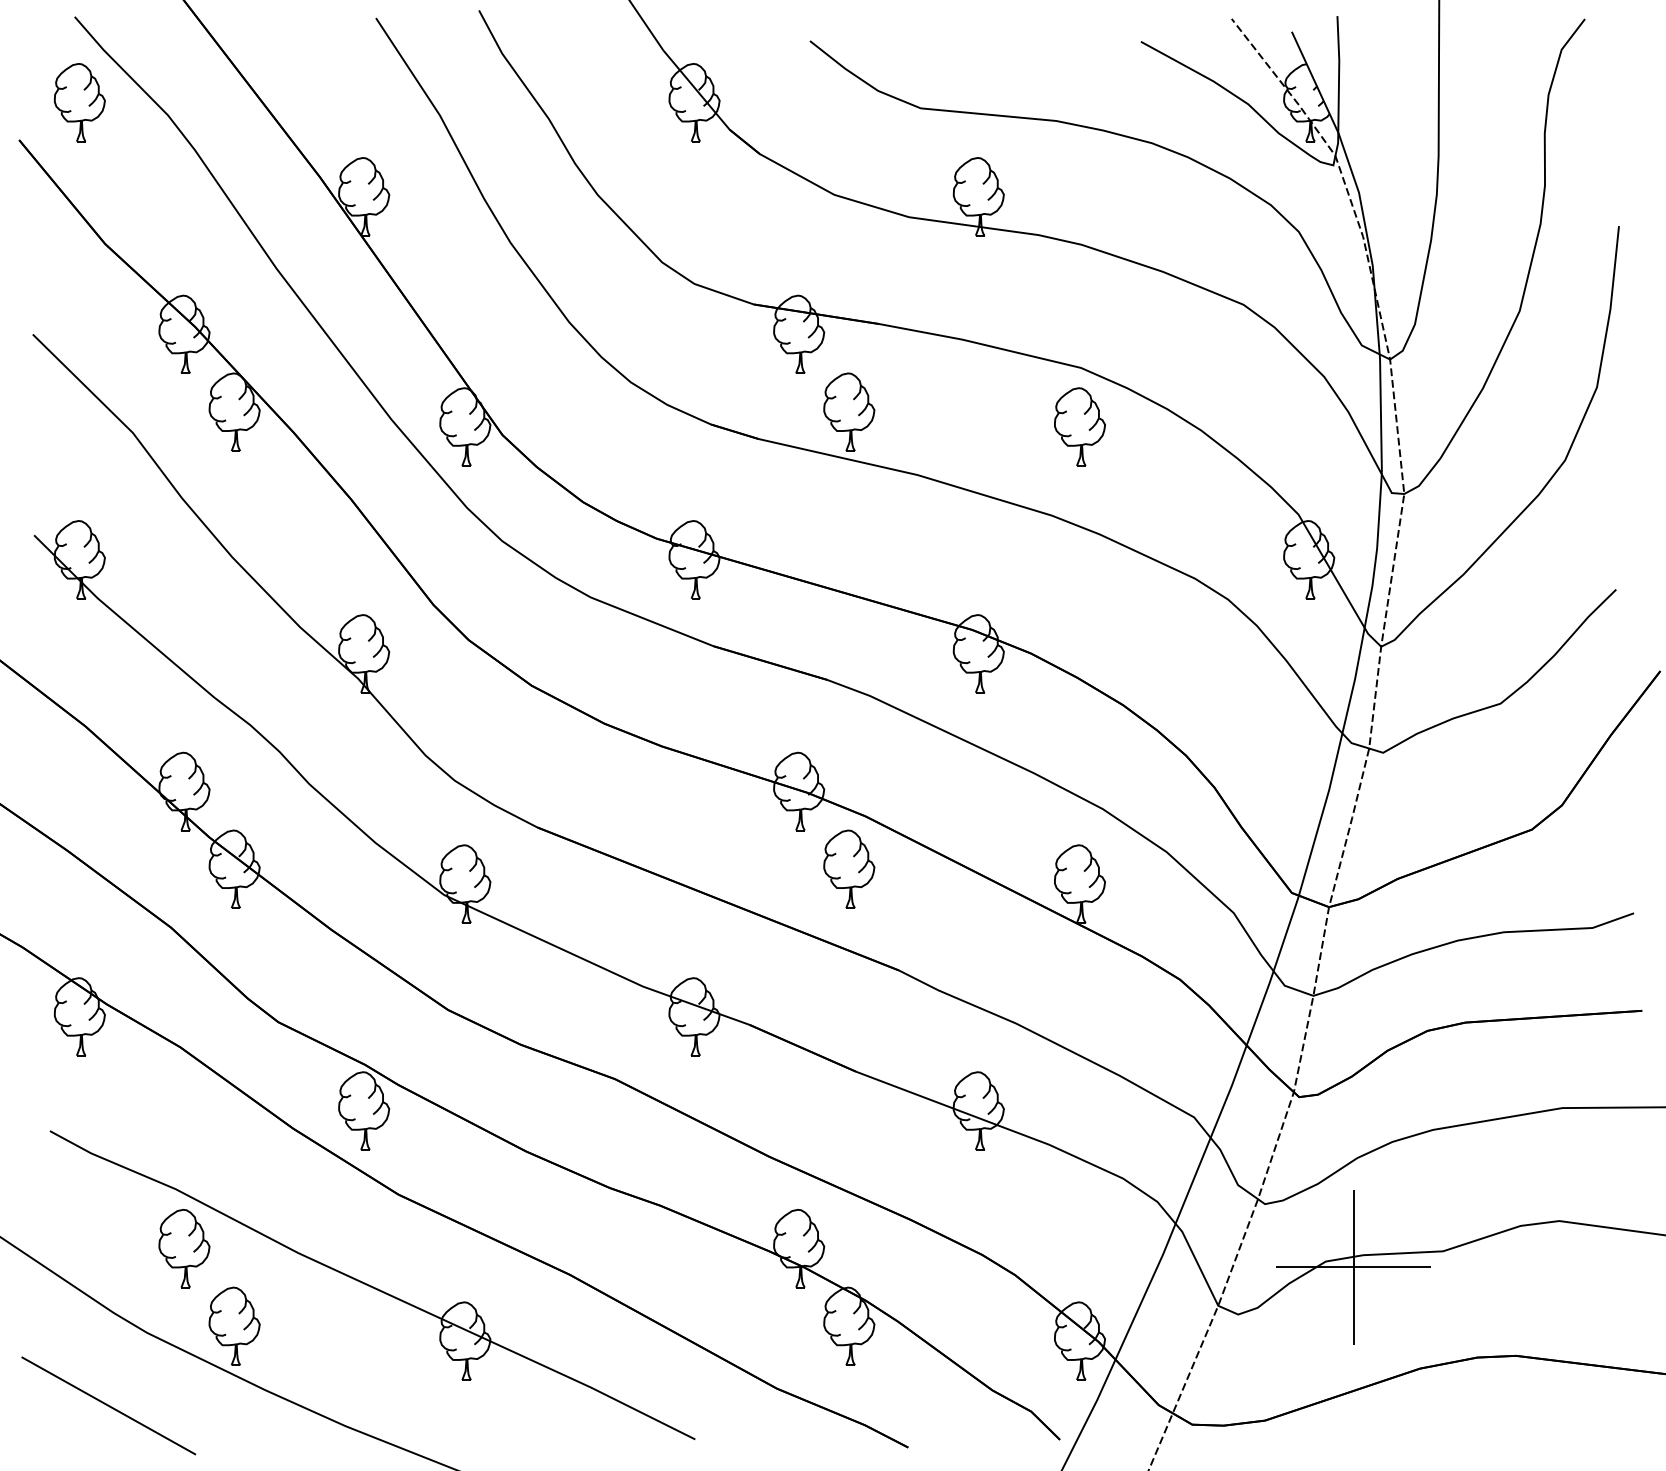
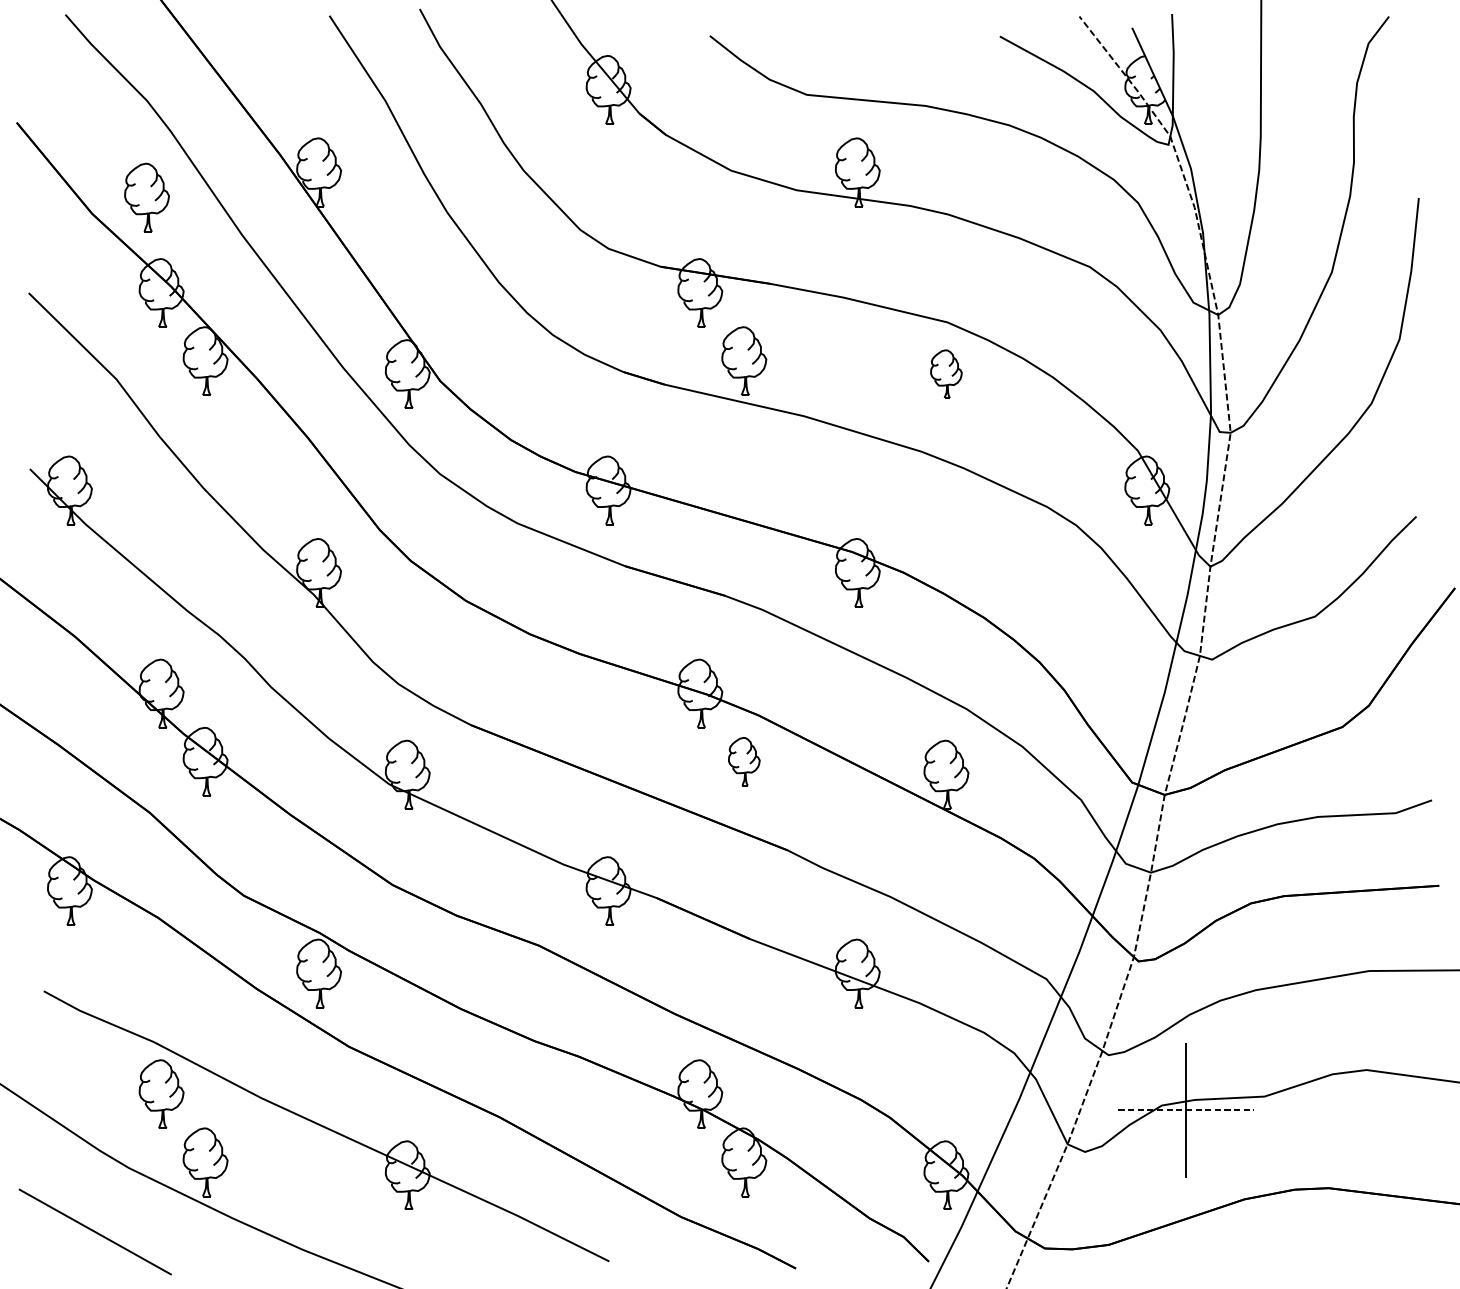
part: (79, 102) -> (146, 197), moved
part: (1079, 426) -> (946, 373), size x0.7
part: (849, 868) -> (744, 761), size x0.7
line: (1354, 1267) -> (1187, 1110), solid -> dashed

